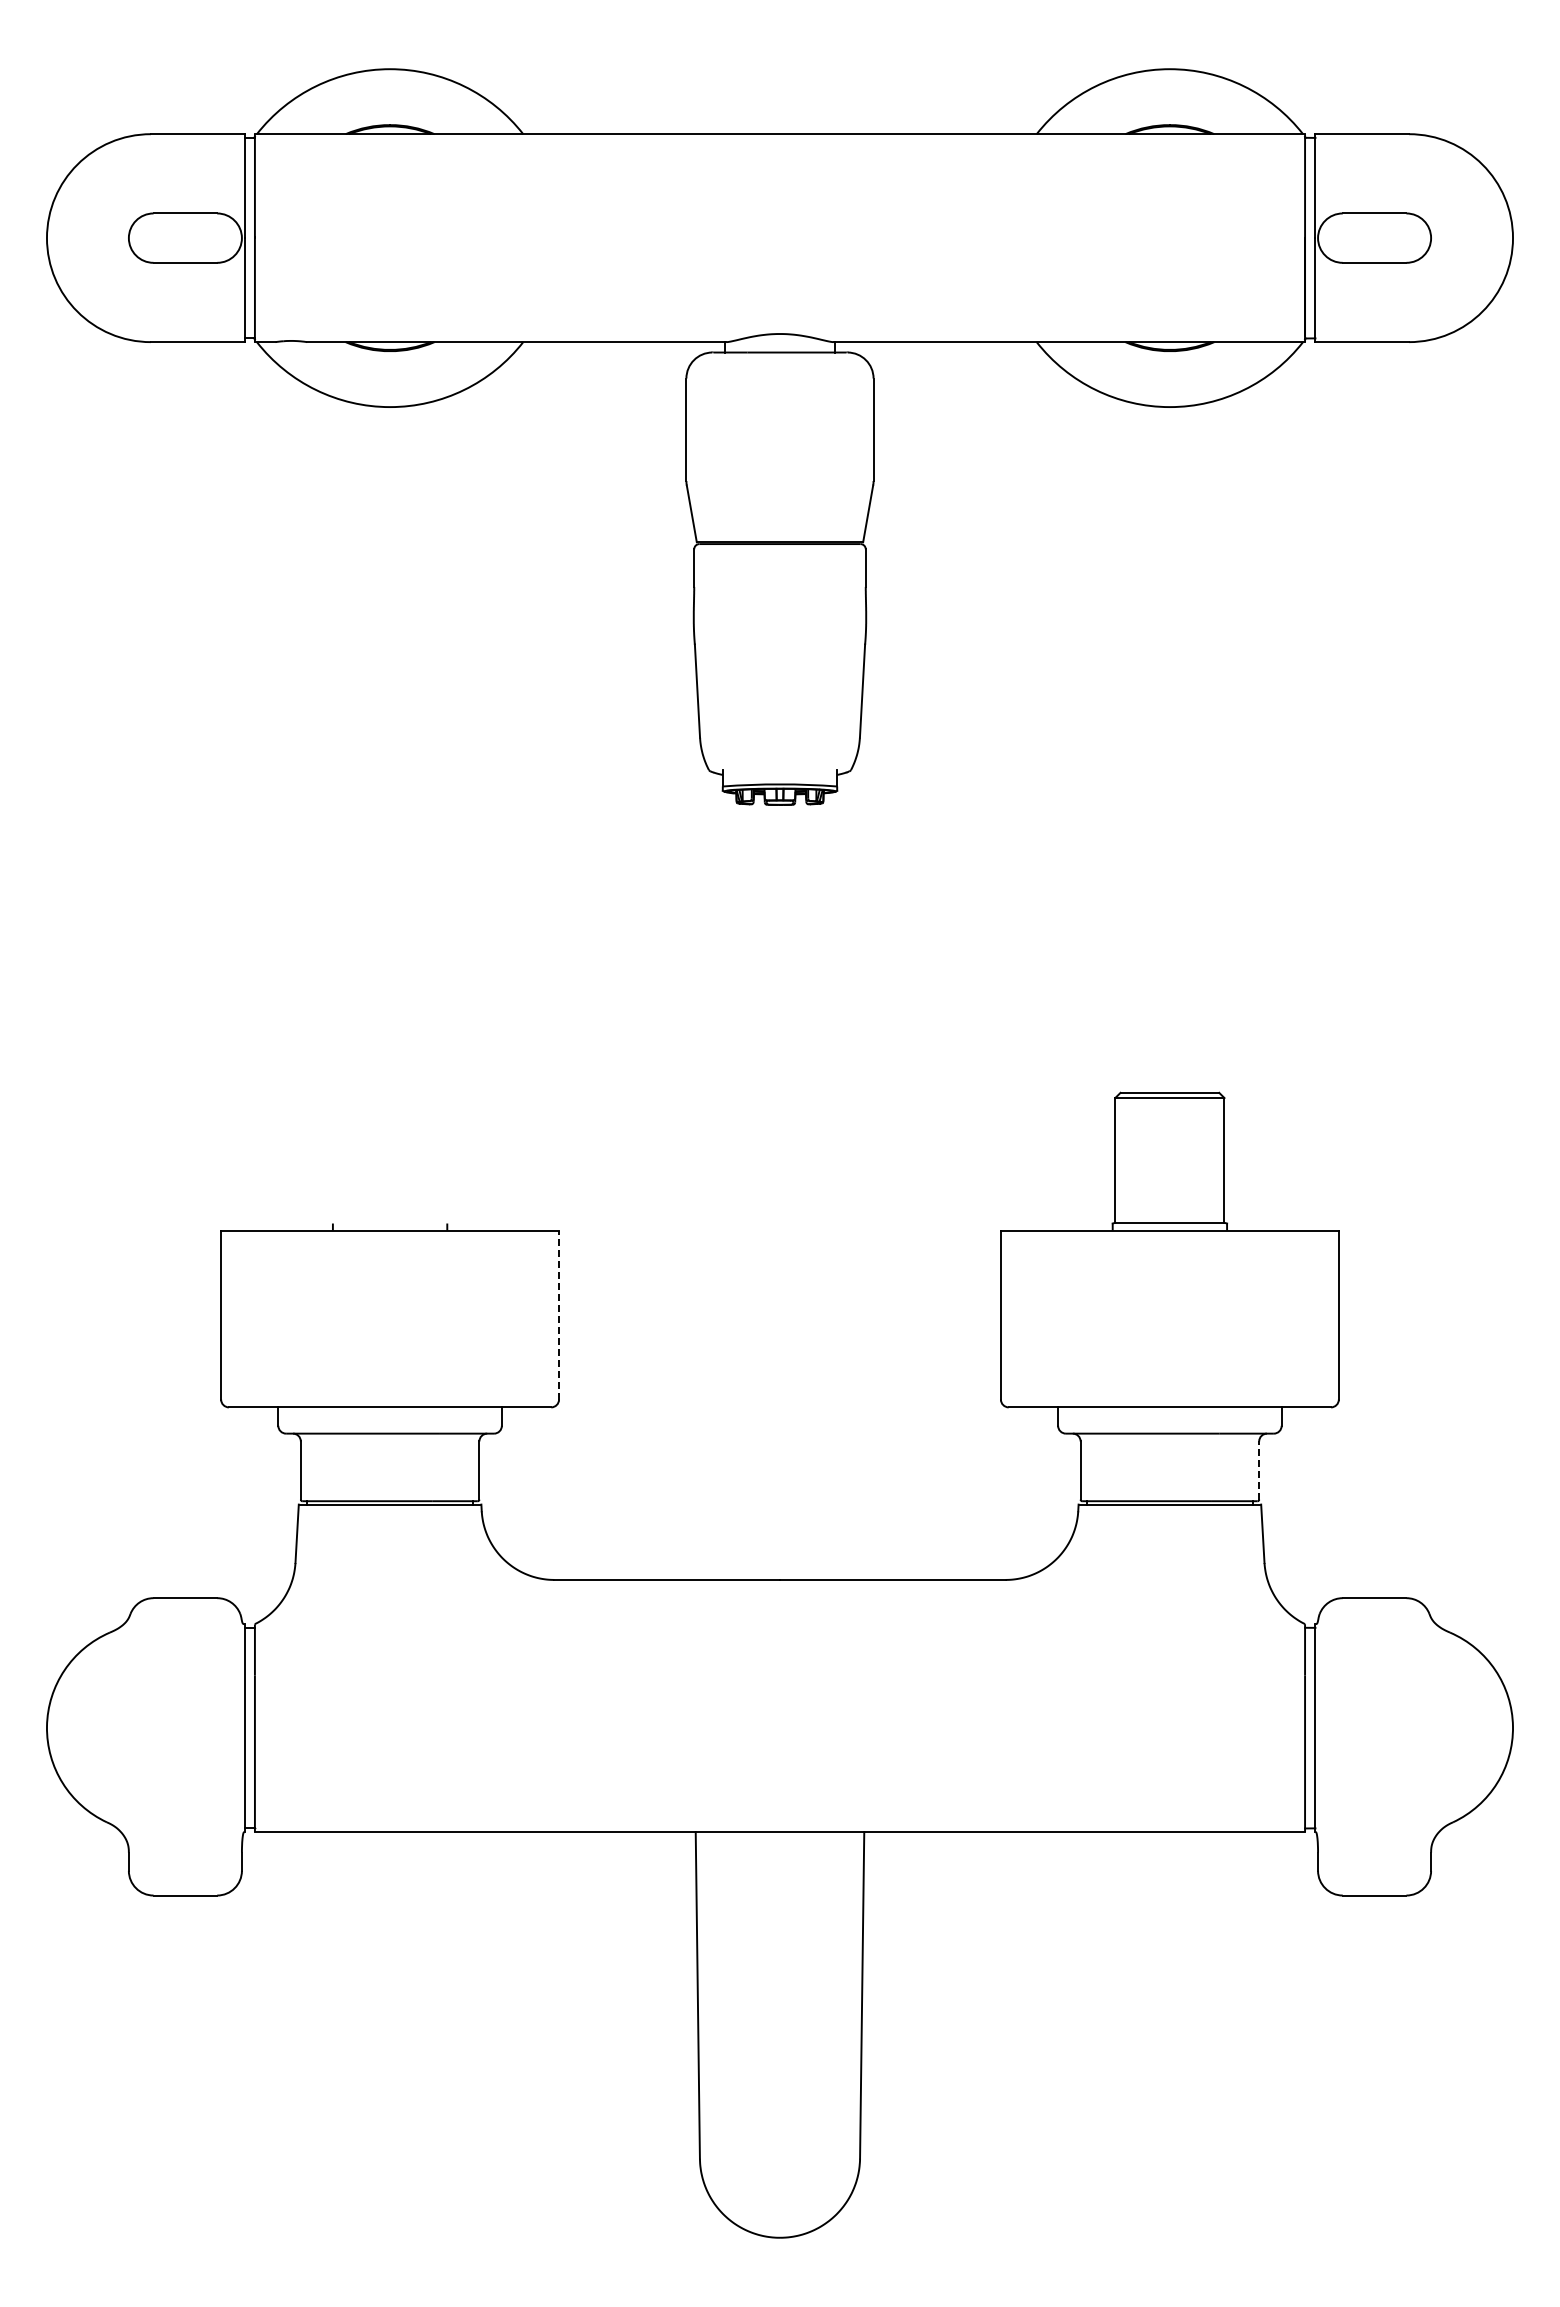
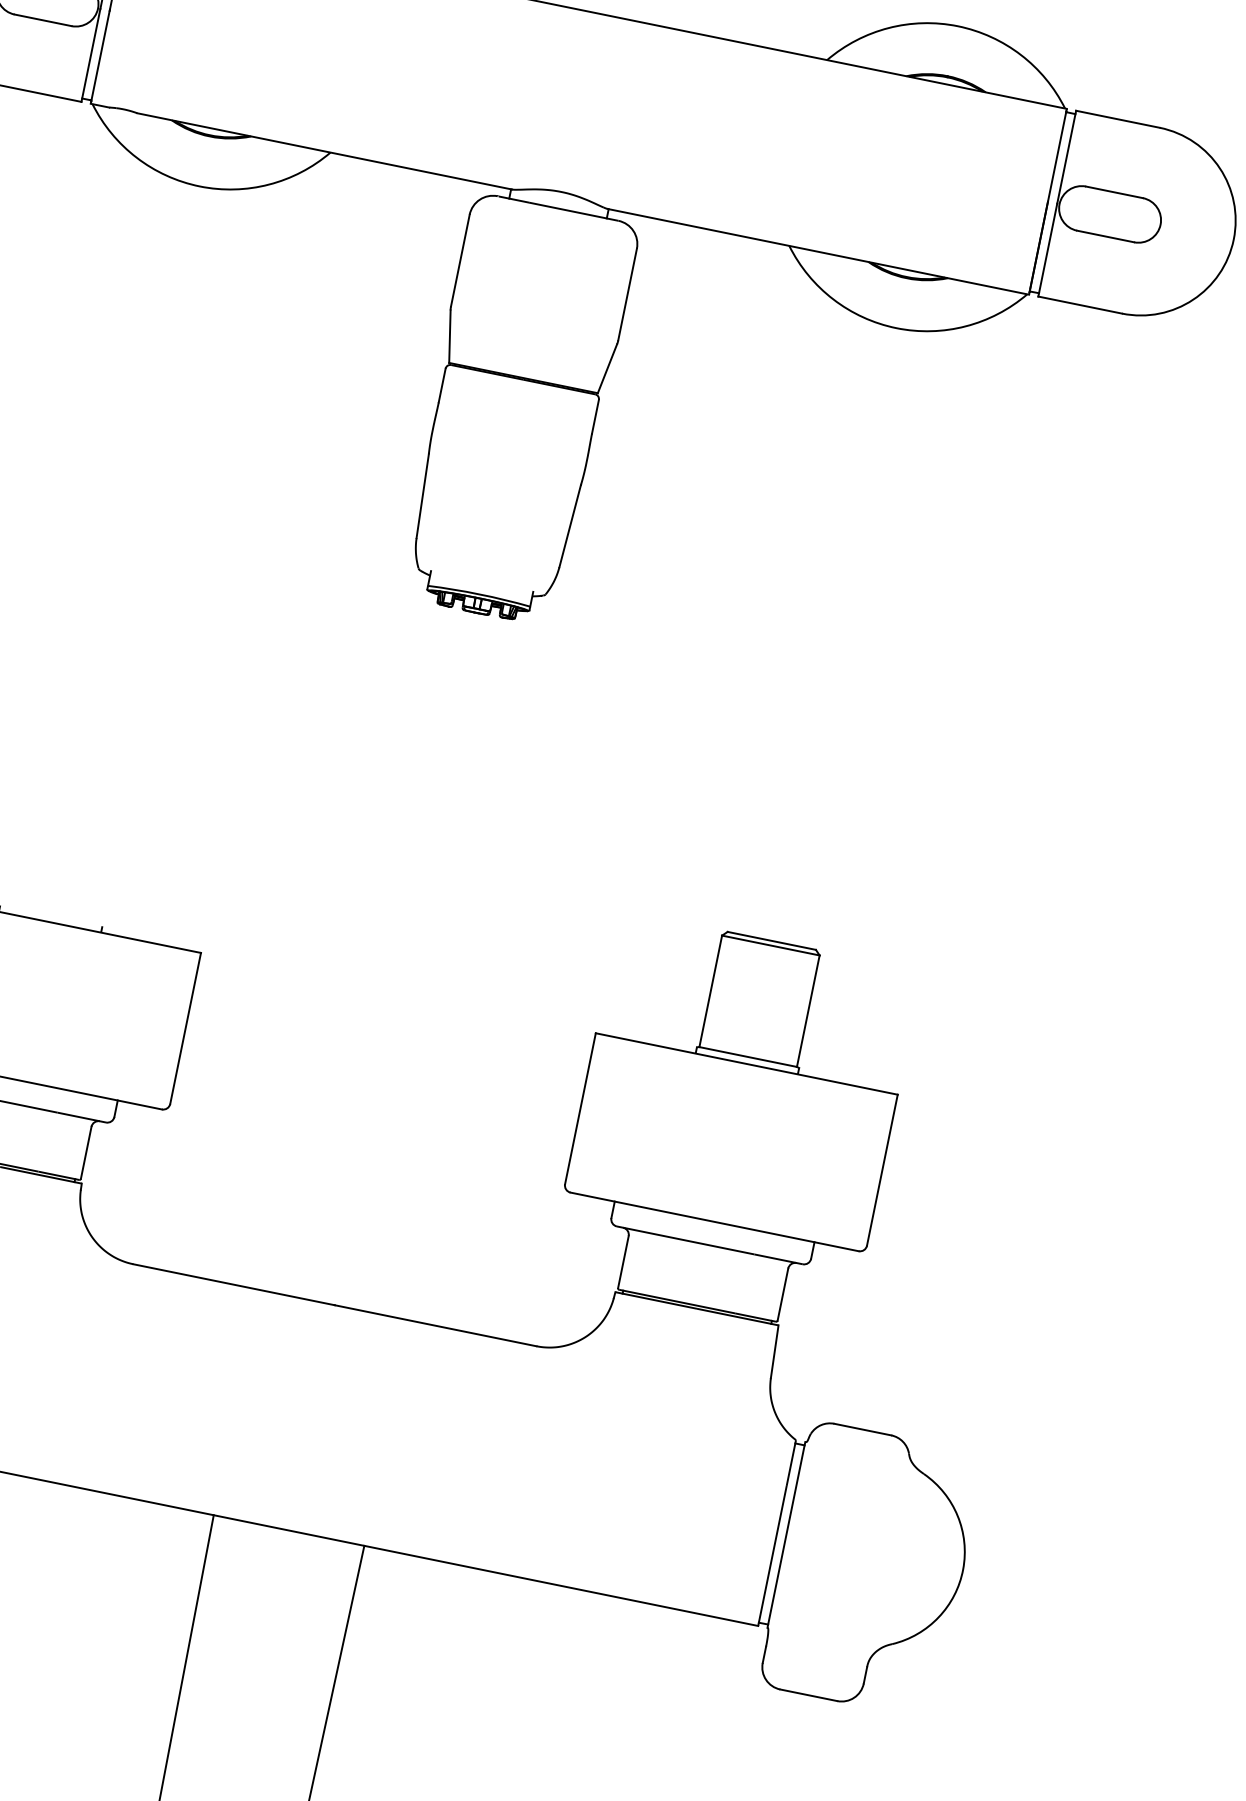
line: (559, 1314) -> (186, 1027), dashed -> solid
line: (1259, 1470) -> (783, 1294), dashed -> solid

